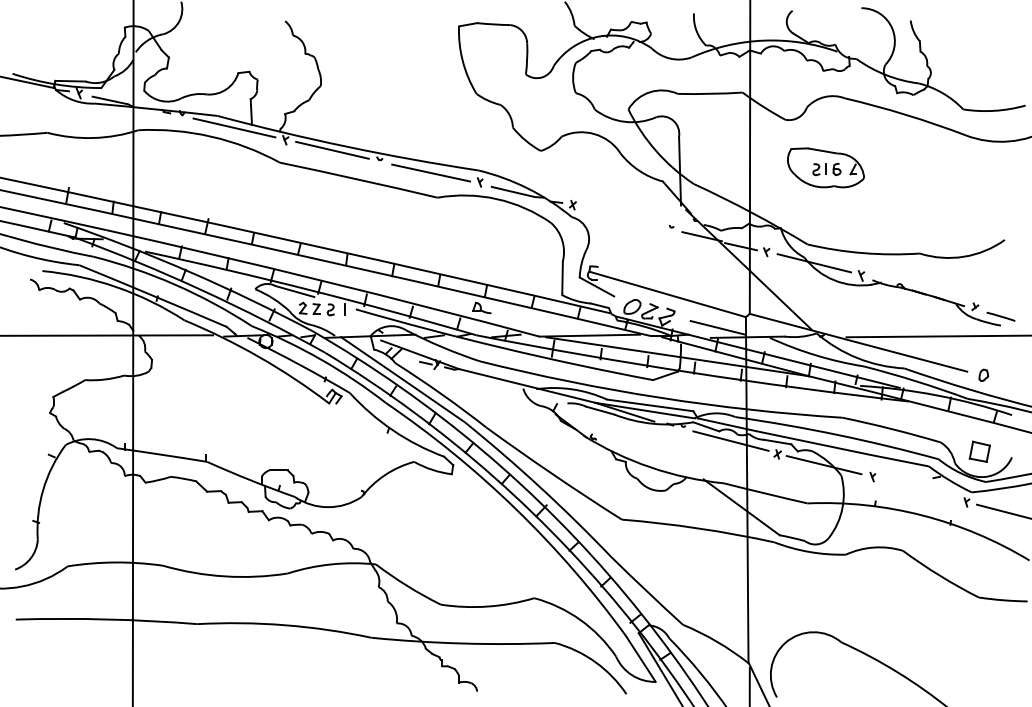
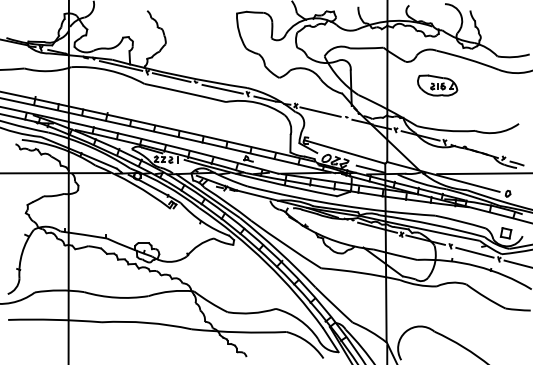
part: (825, 167) -> (437, 85), moved
line: (620, 216) -> (320, 111), added
line: (918, 489) -> (474, 252), added

